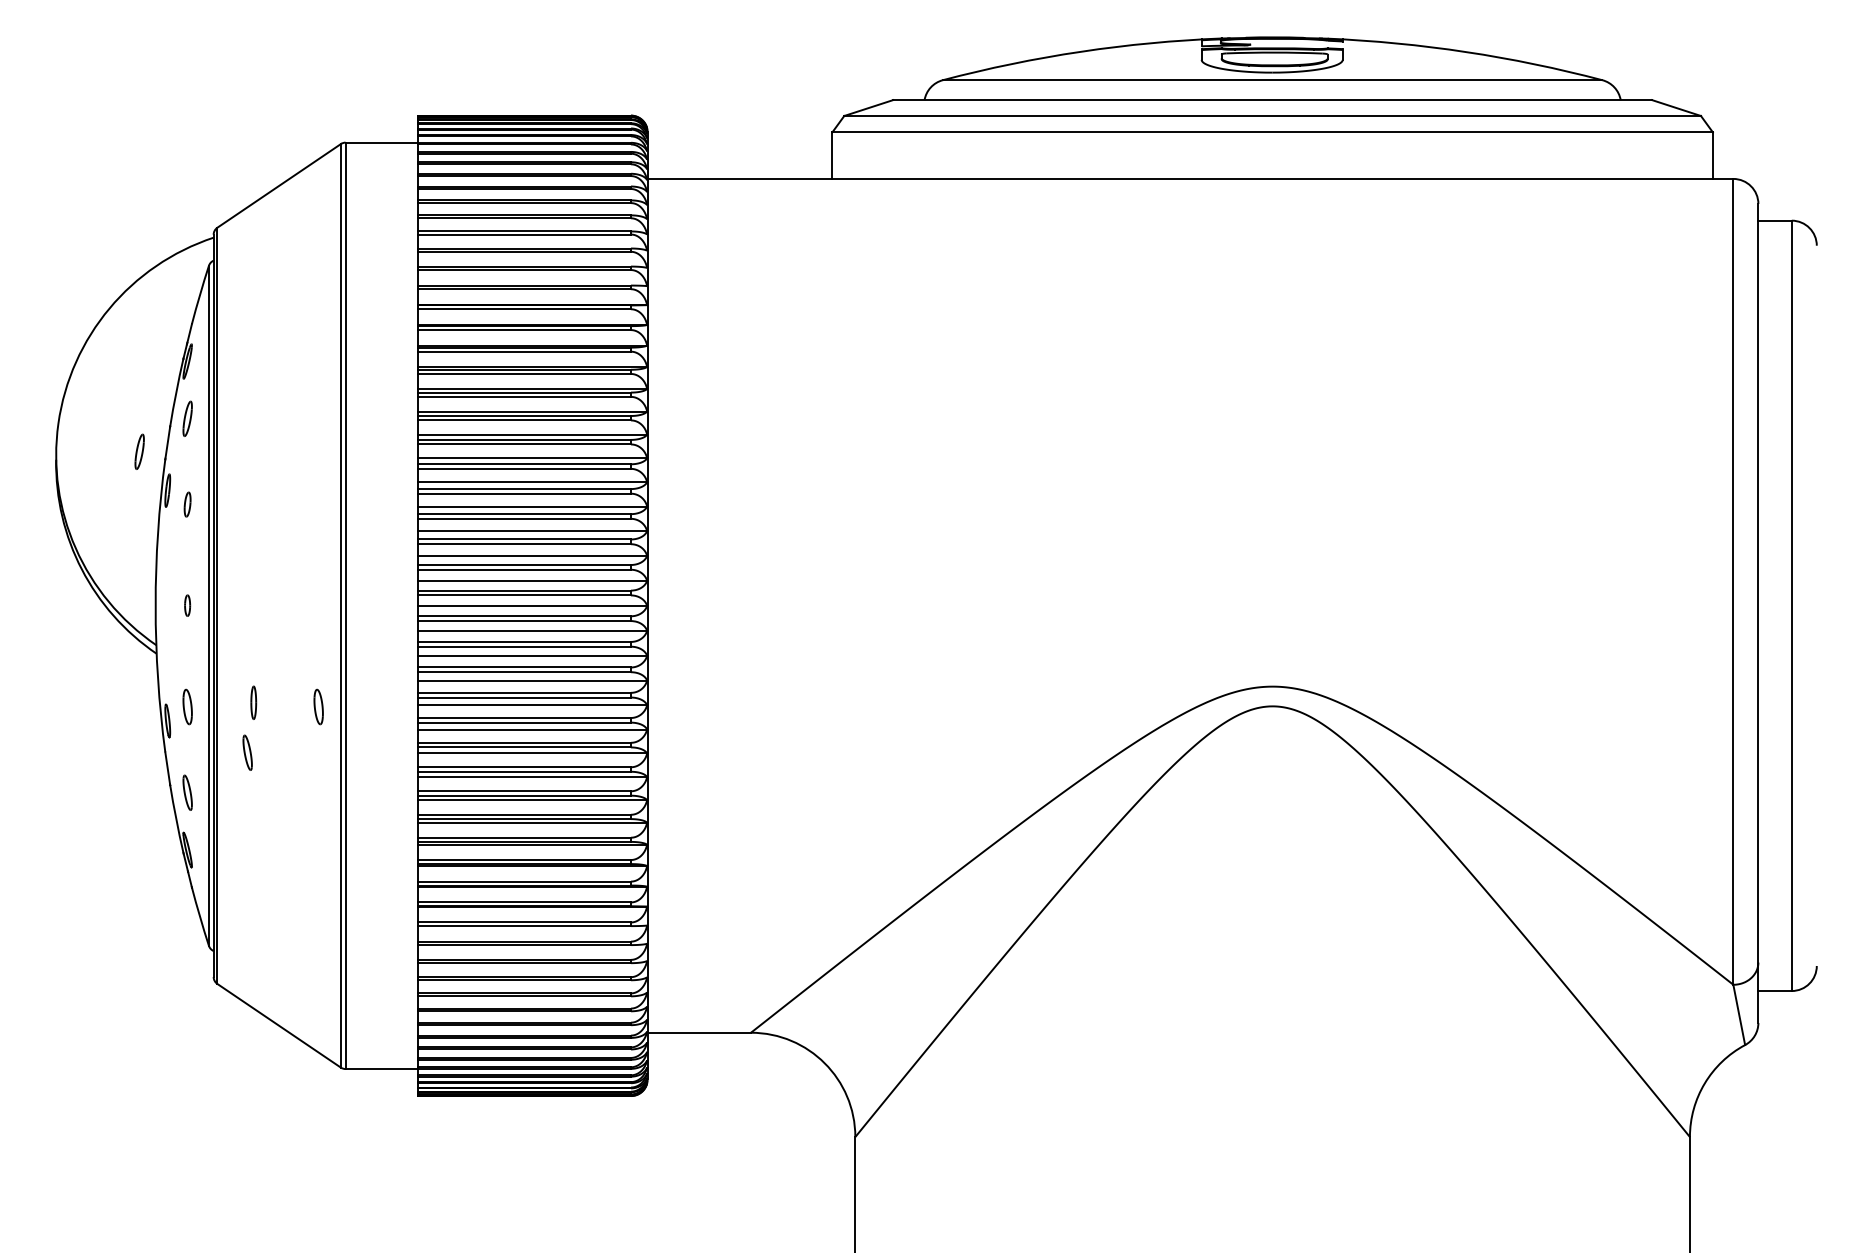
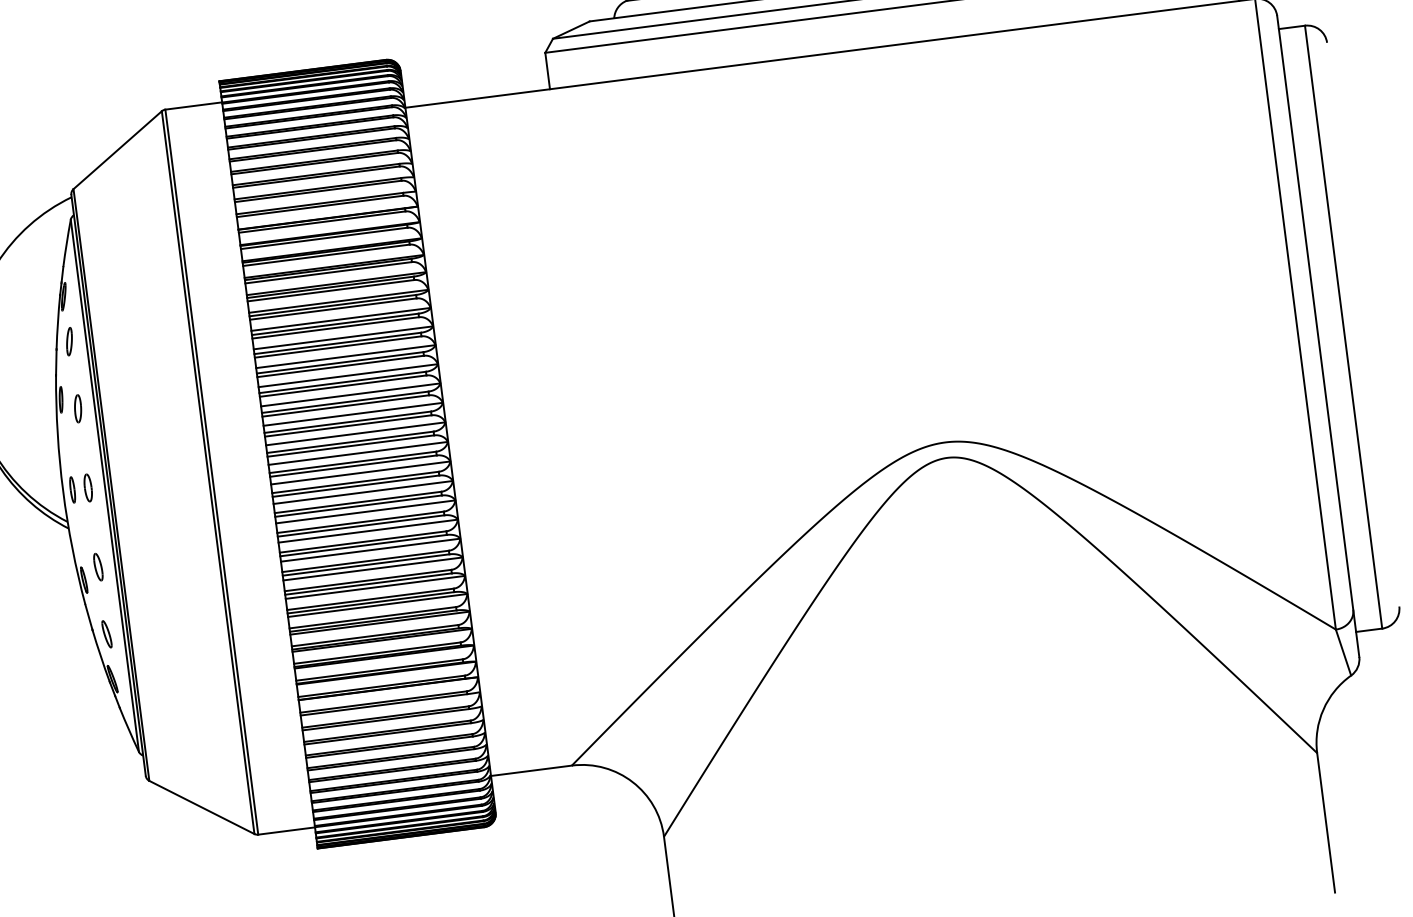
part: (139, 451) -> (35, 372), removed
part: (187, 504) -> (77, 408), size x1.43
part: (187, 605) -> (88, 487), size x1.67
part: (253, 702) -> (72, 489), moved
part: (318, 706) -> (200, 553), removed
part: (247, 752) -> (149, 596), removed

